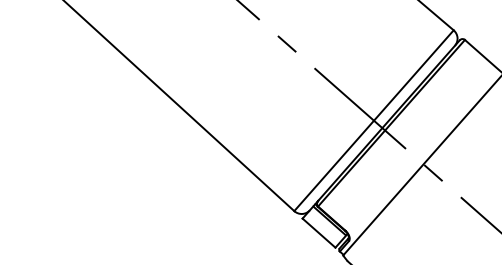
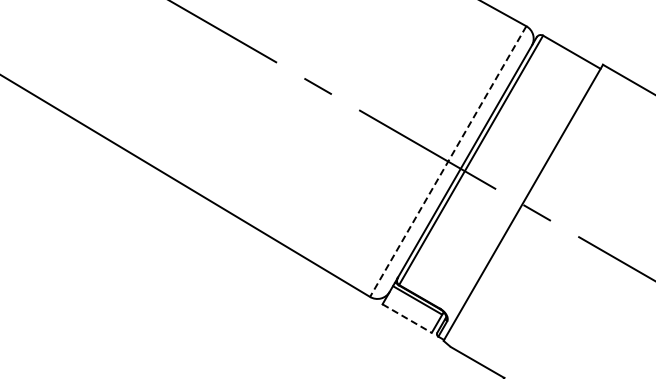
line: (373, 121) -> (447, 162), solid -> dashed
line: (319, 233) -> (407, 318), solid -> dashed

